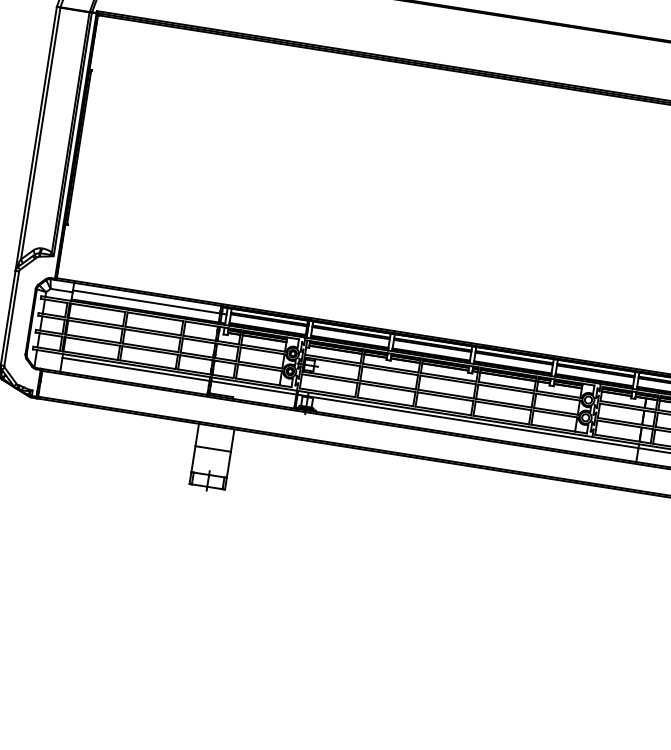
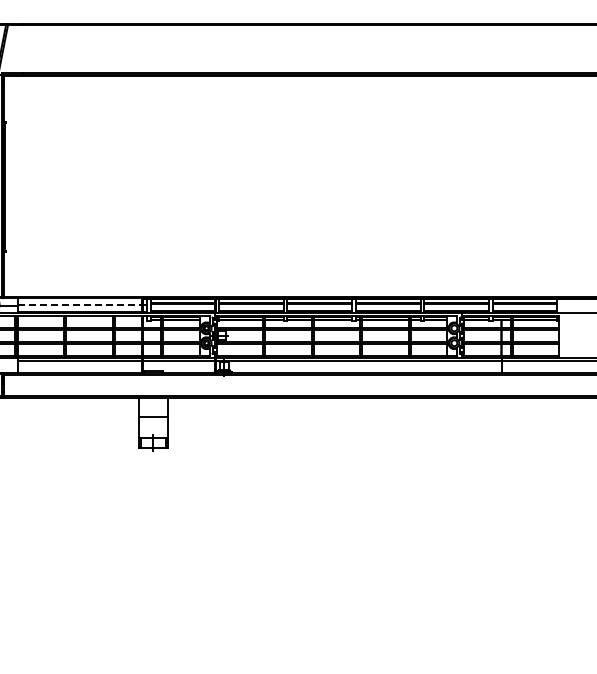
line: (147, 301) -> (80, 304), solid -> dashed

